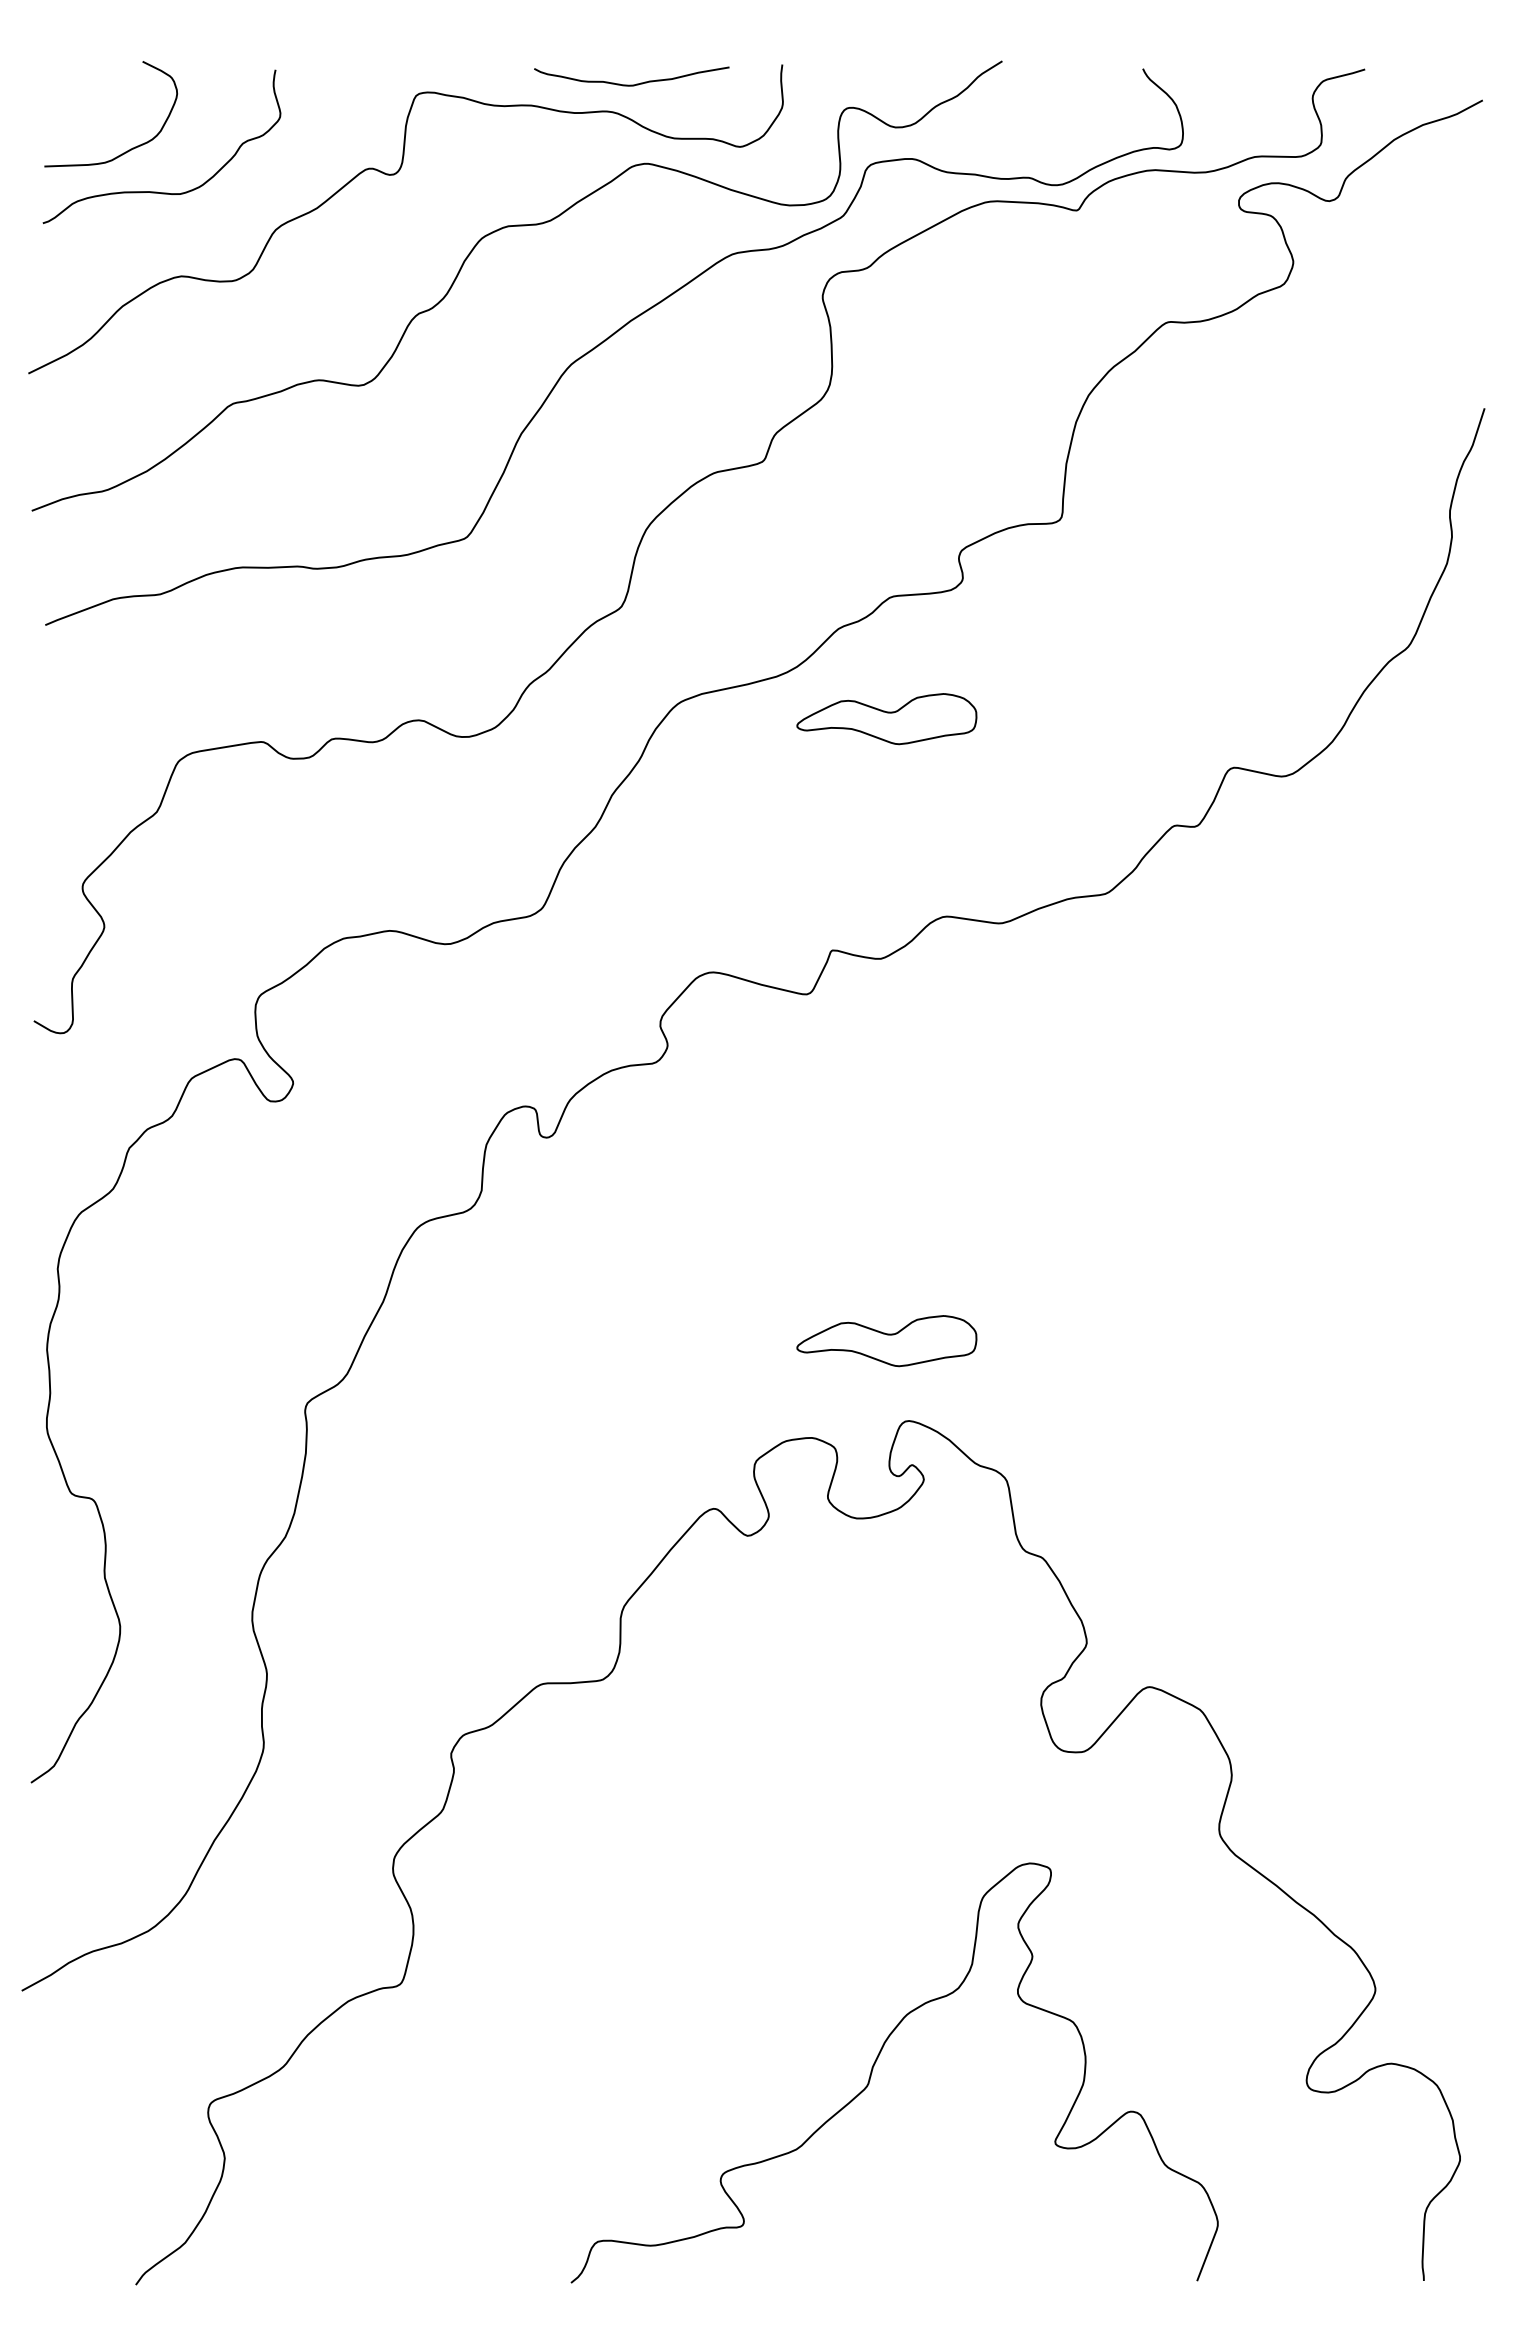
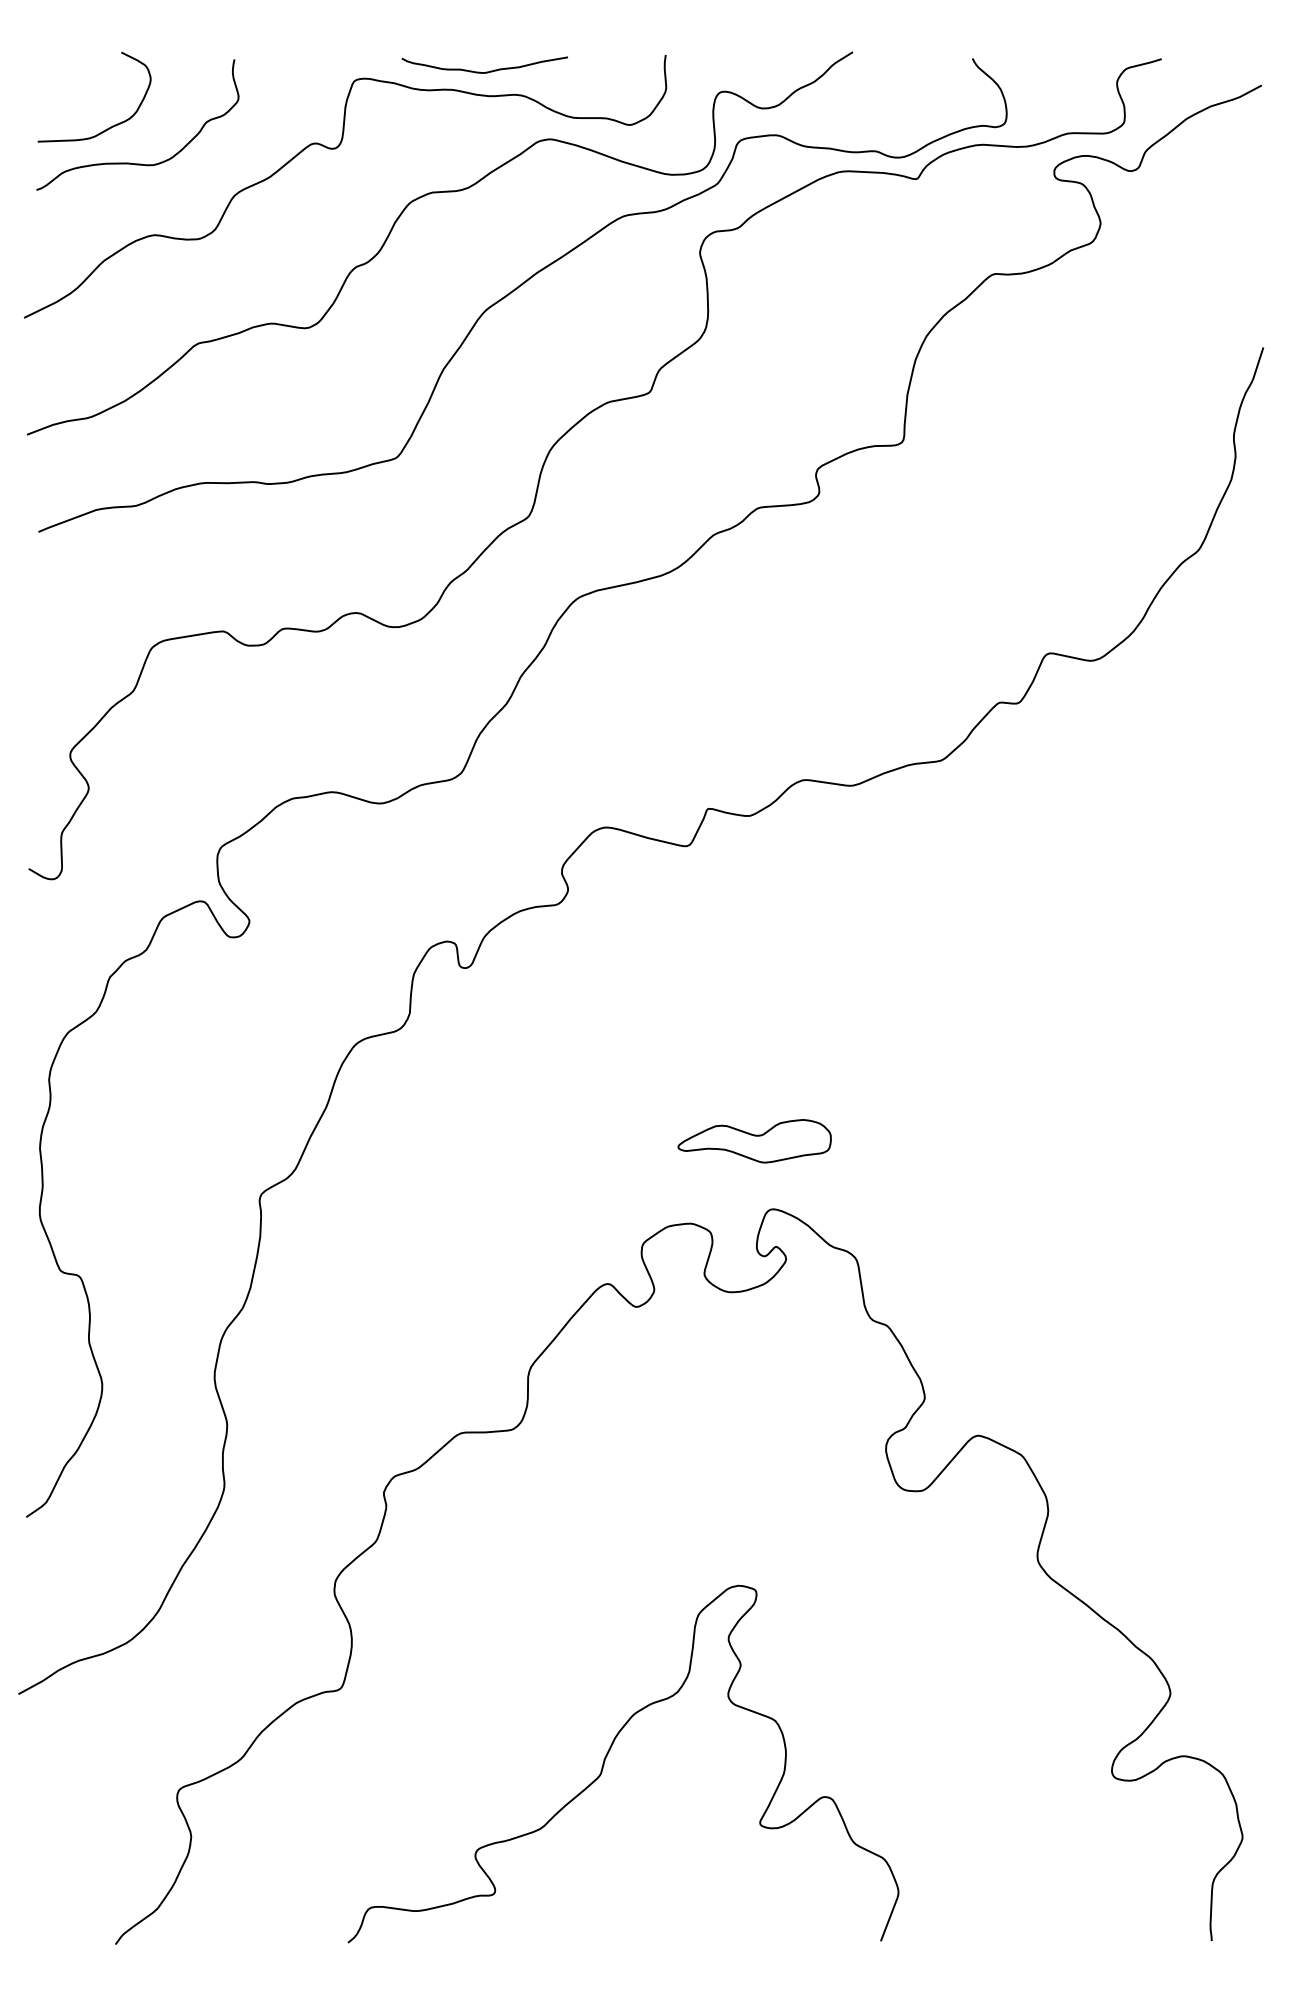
curve: (631, 84) -> (484, 71), moved
part: (886, 719) -> (754, 612), removed
curve: (876, 2062) -> (608, 1755), moved

